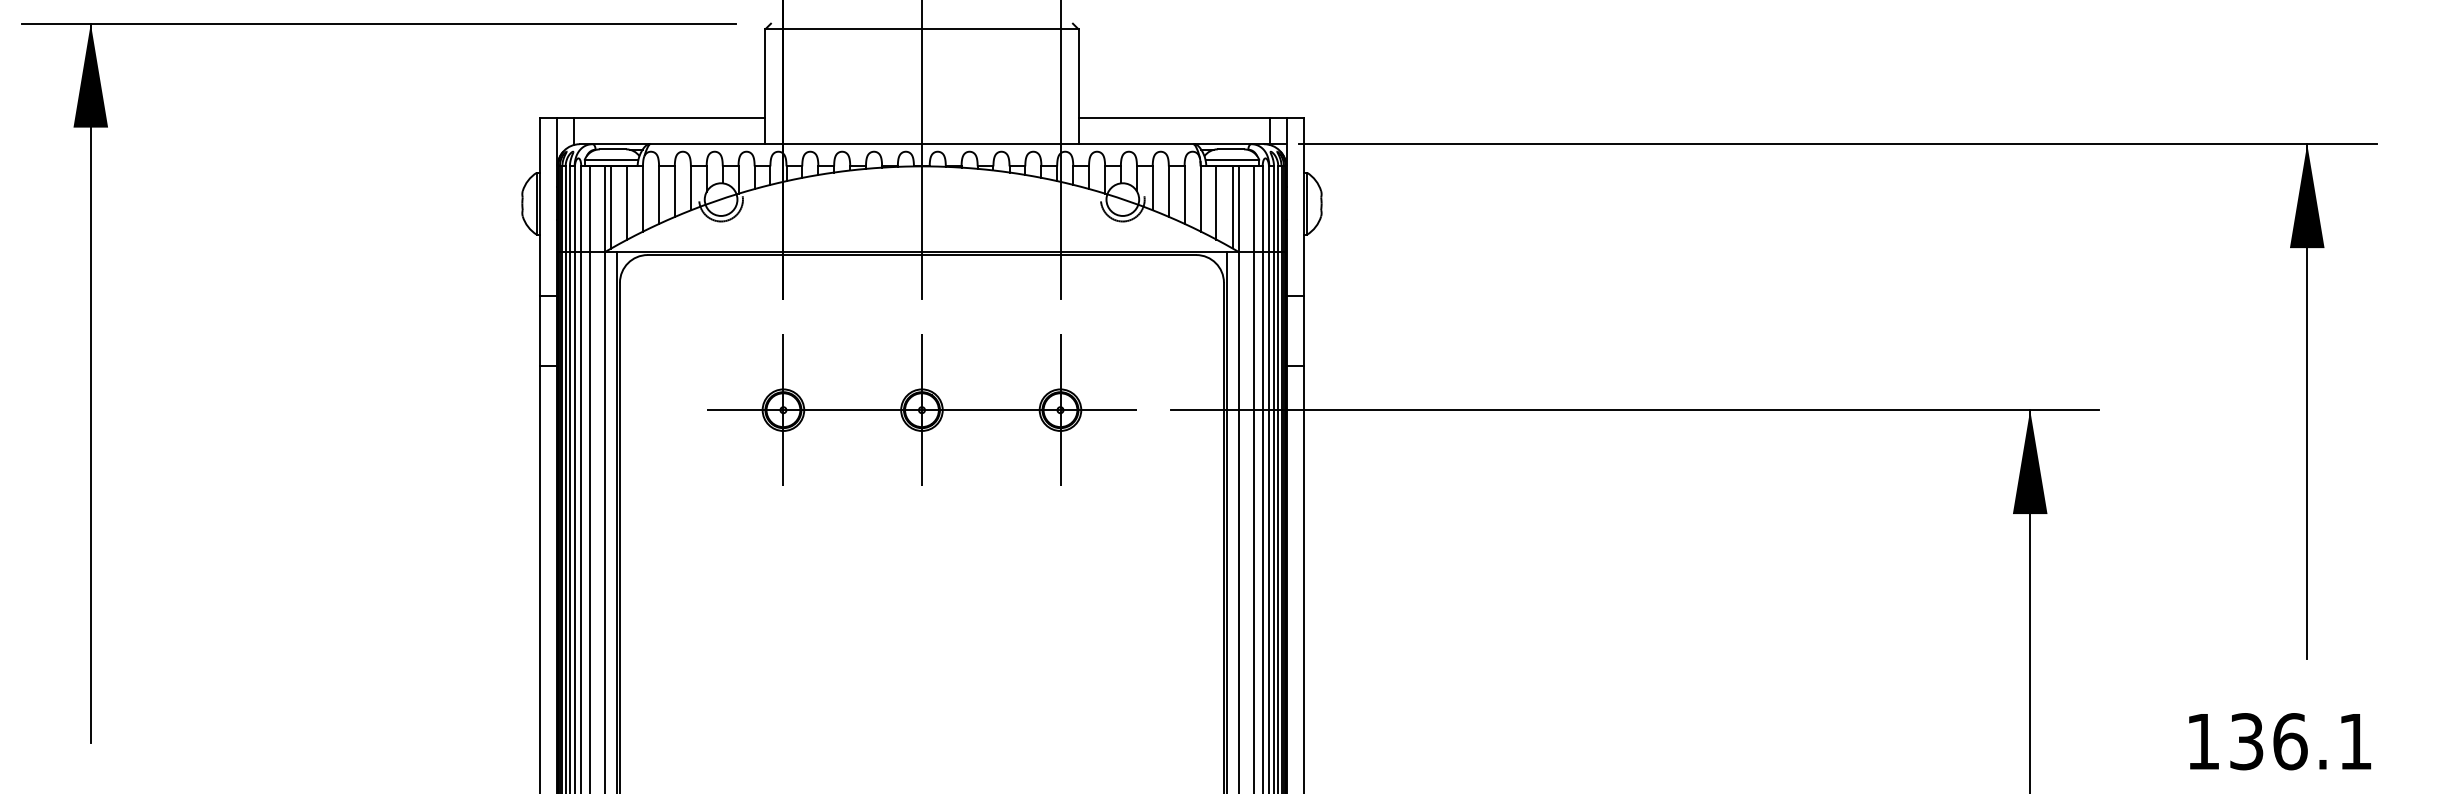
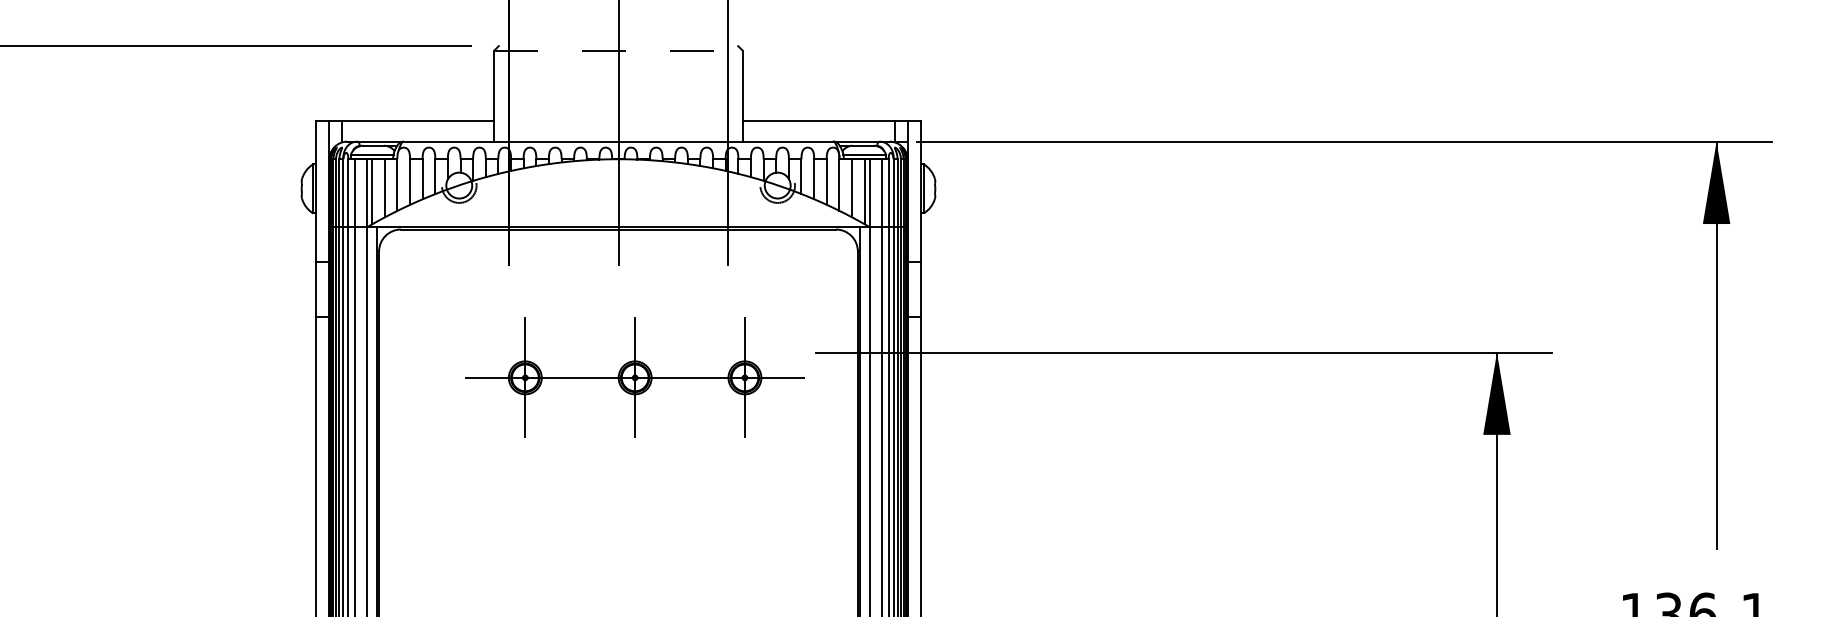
line: (921, 29) -> (618, 50), solid -> dashed
part: (921, 409) -> (634, 377), moved

